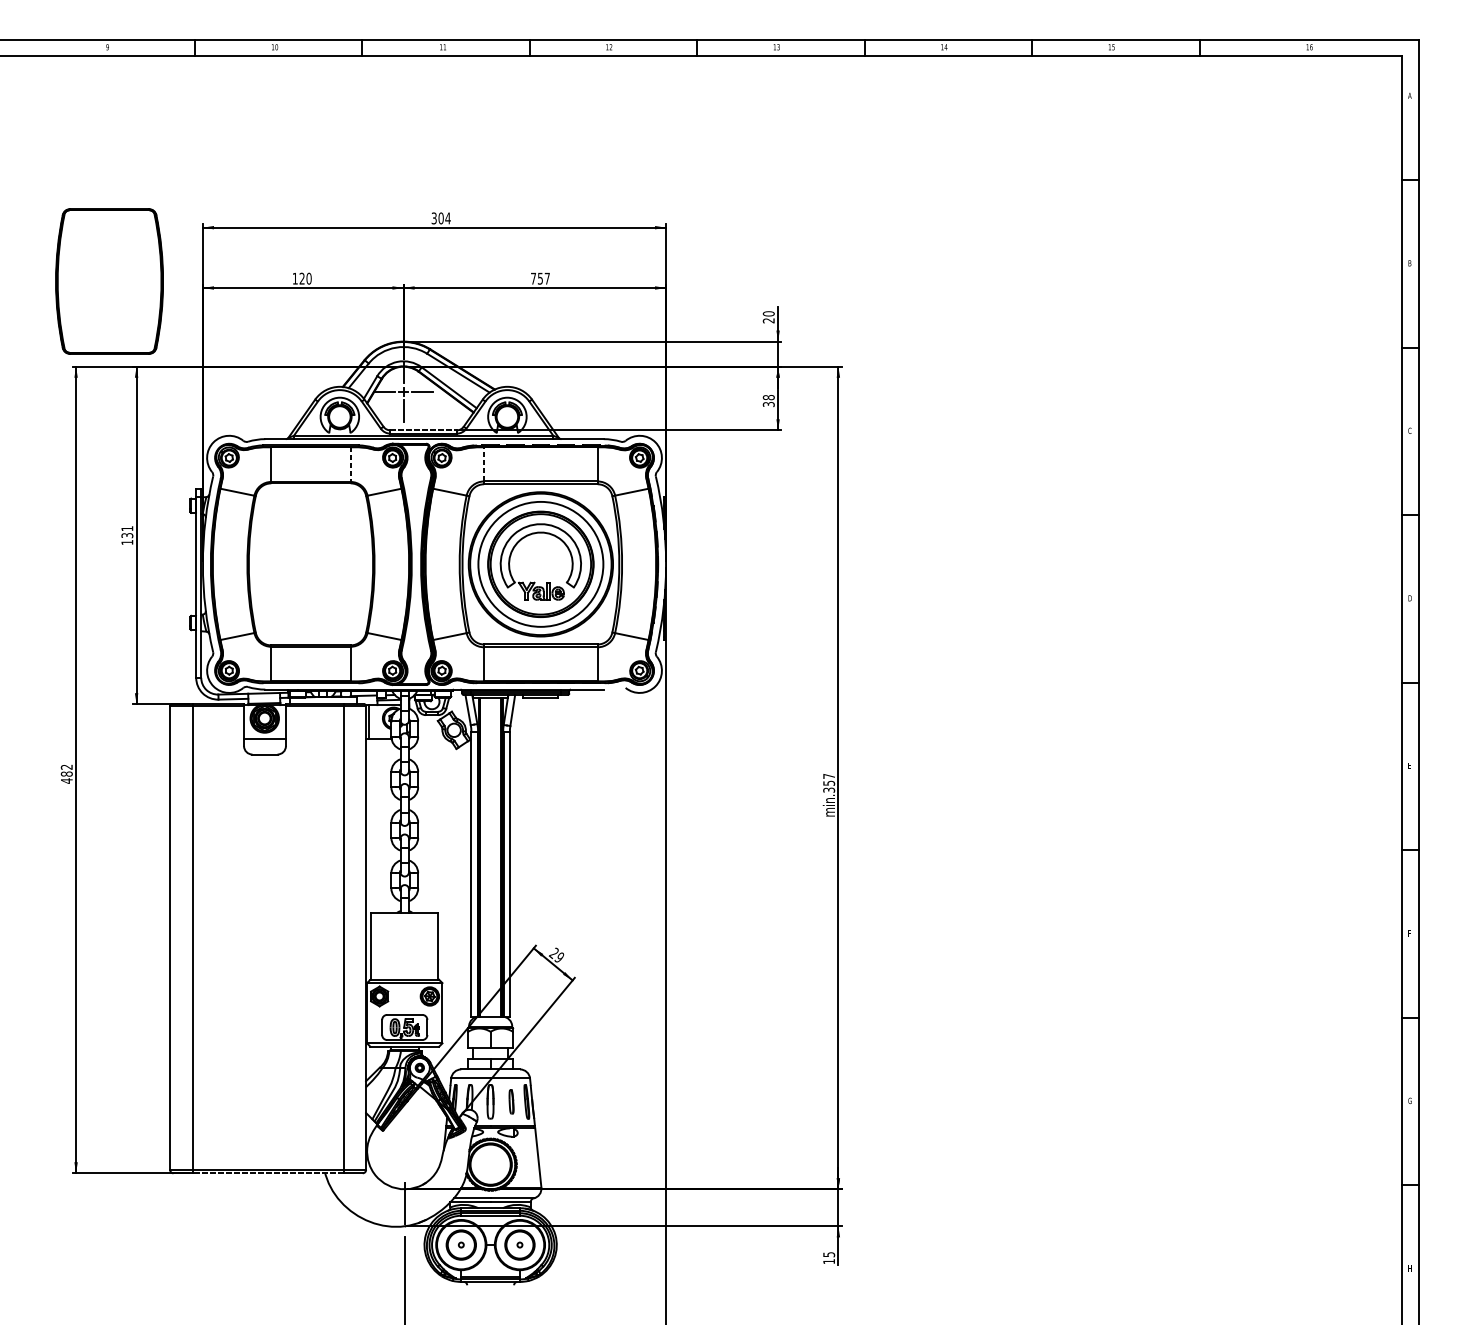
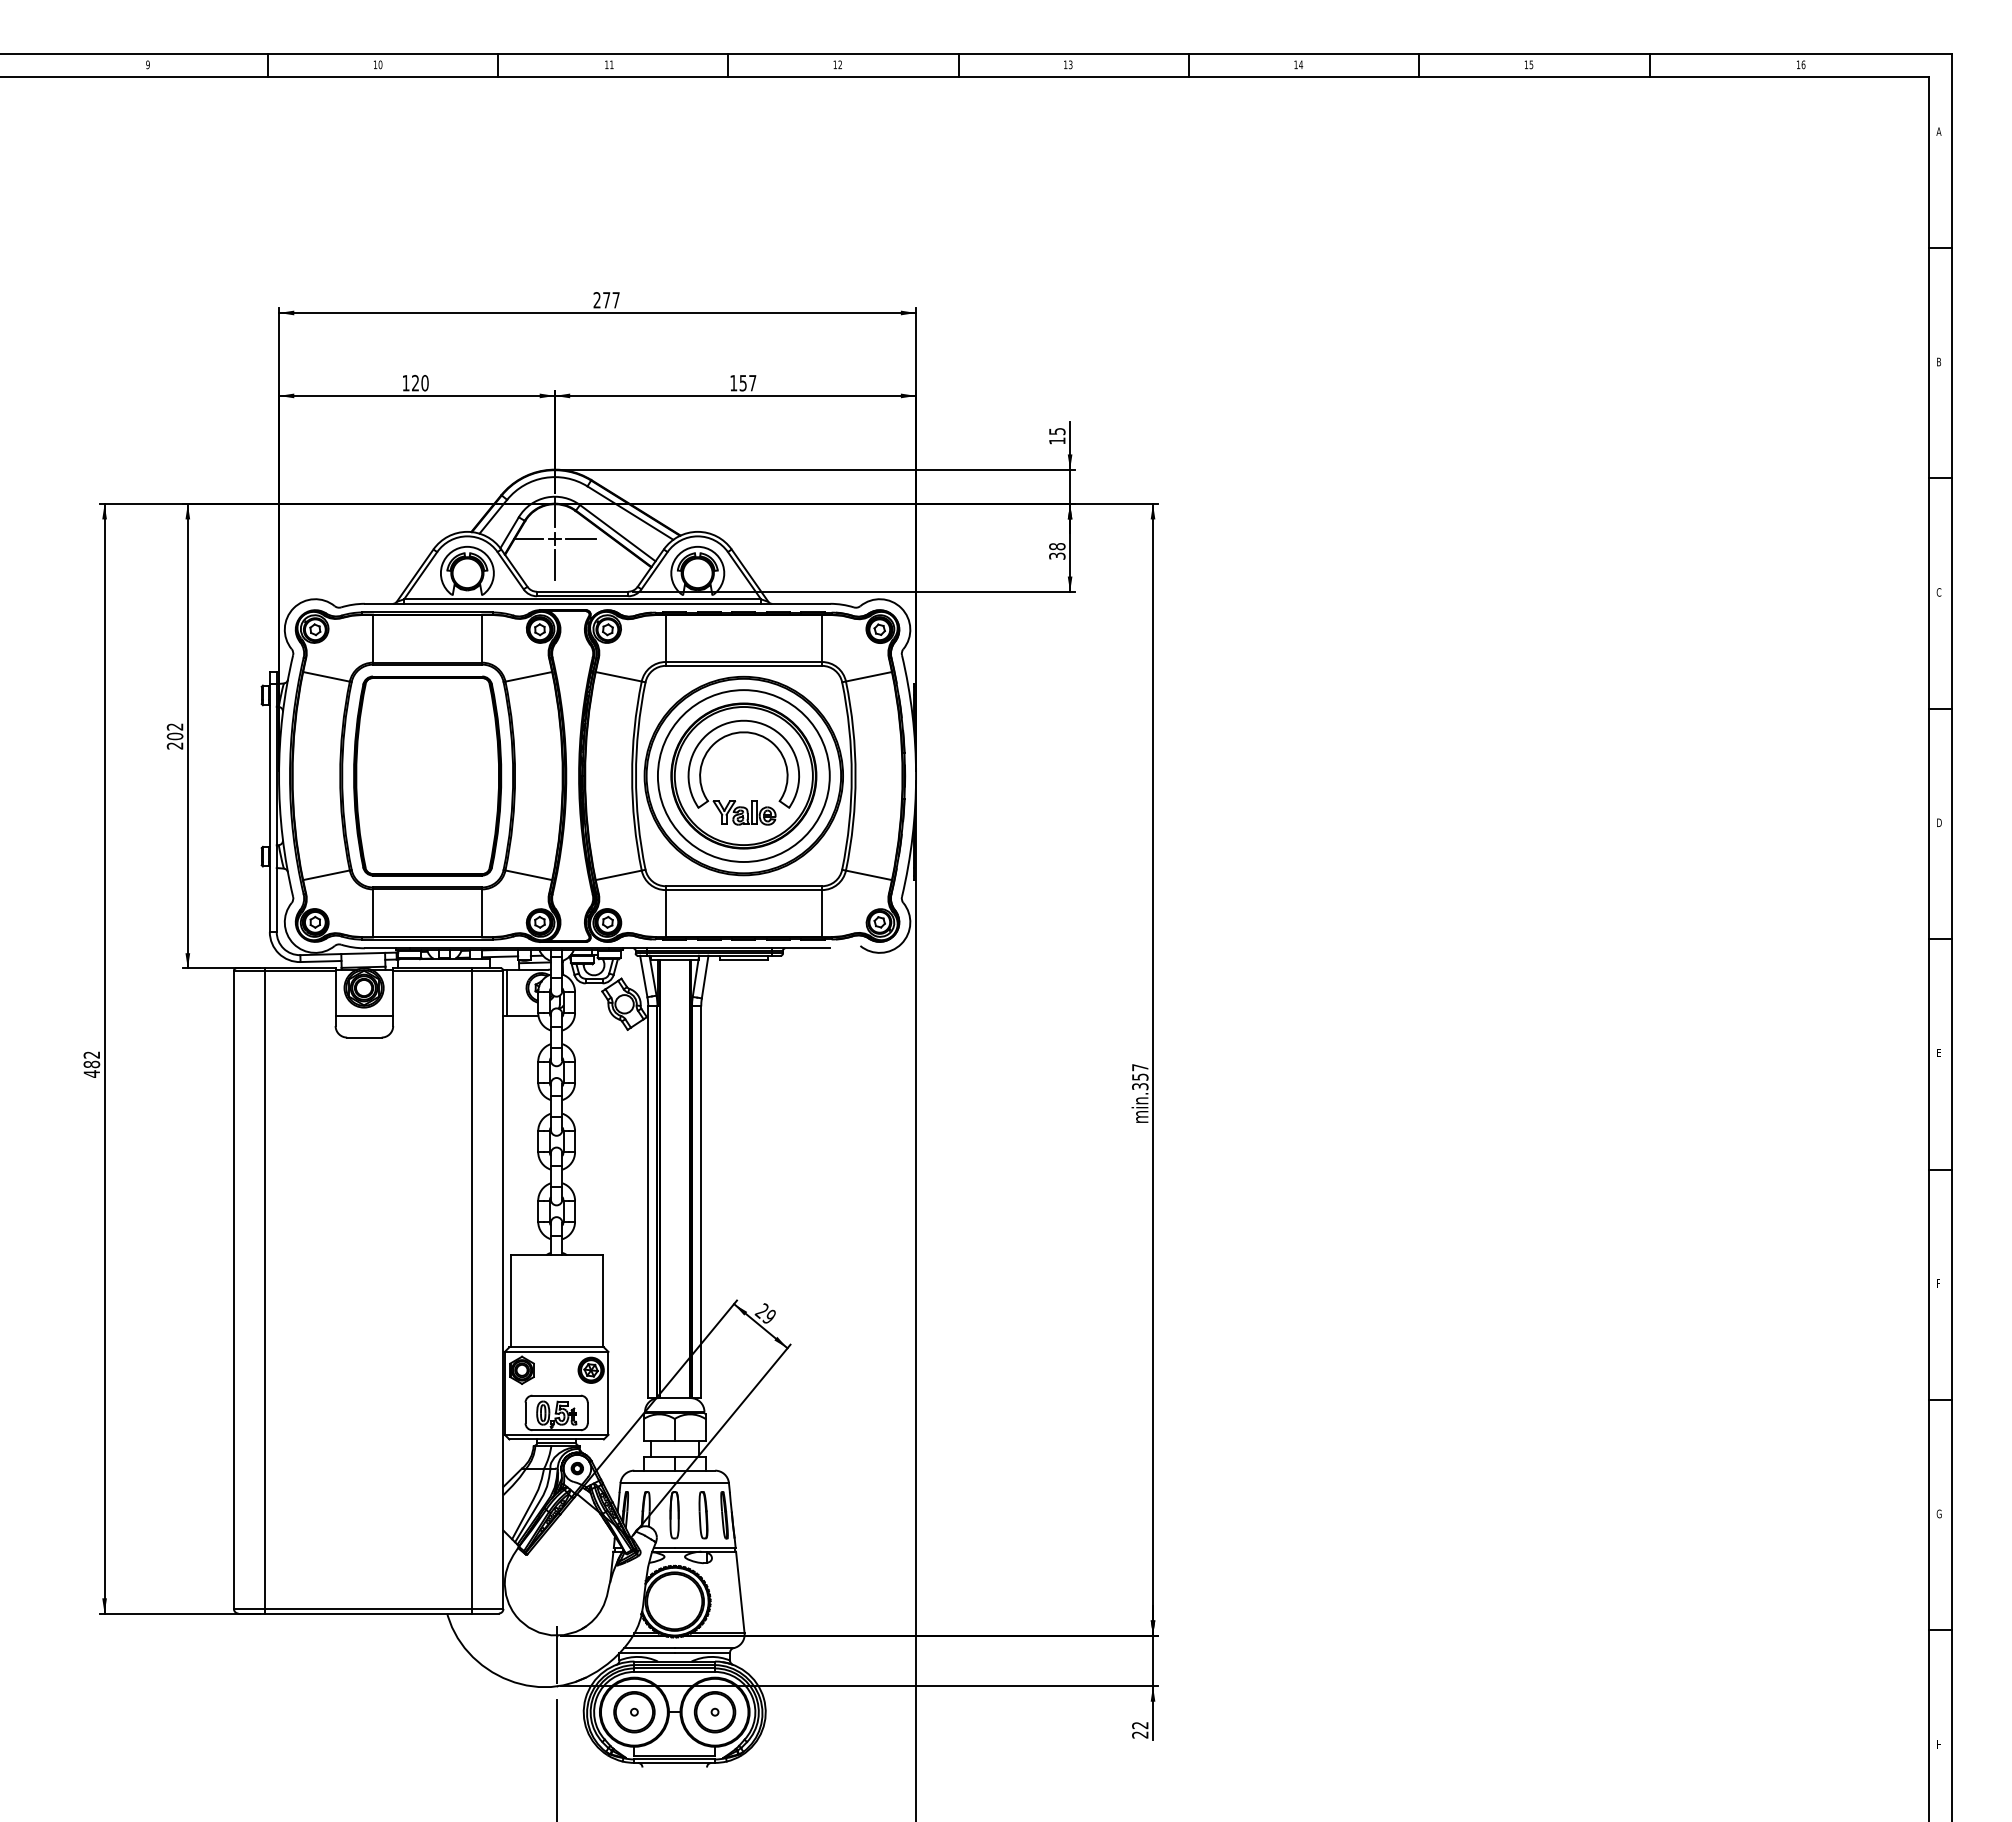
text: (441, 218) -> (606, 300), 304 -> 277
text: (533, 278) -> (733, 383), 757 -> 157
part: (109, 281) -> (427, 775), moved
text: (768, 316) -> (1057, 435), 20 -> 15
line: (423, 430) -> (582, 591), dashed -> solid
line: (350, 464) -> (482, 638), dashed -> solid
line: (483, 464) -> (665, 638), dashed -> solid
text: (126, 535) -> (174, 736), 131 -> 202
part: (511, 1102) -> (703, 1515), size x1.43
line: (267, 1173) -> (368, 1613), dashed -> solid
text: (829, 1258) -> (1140, 1730), 15 -> 22

